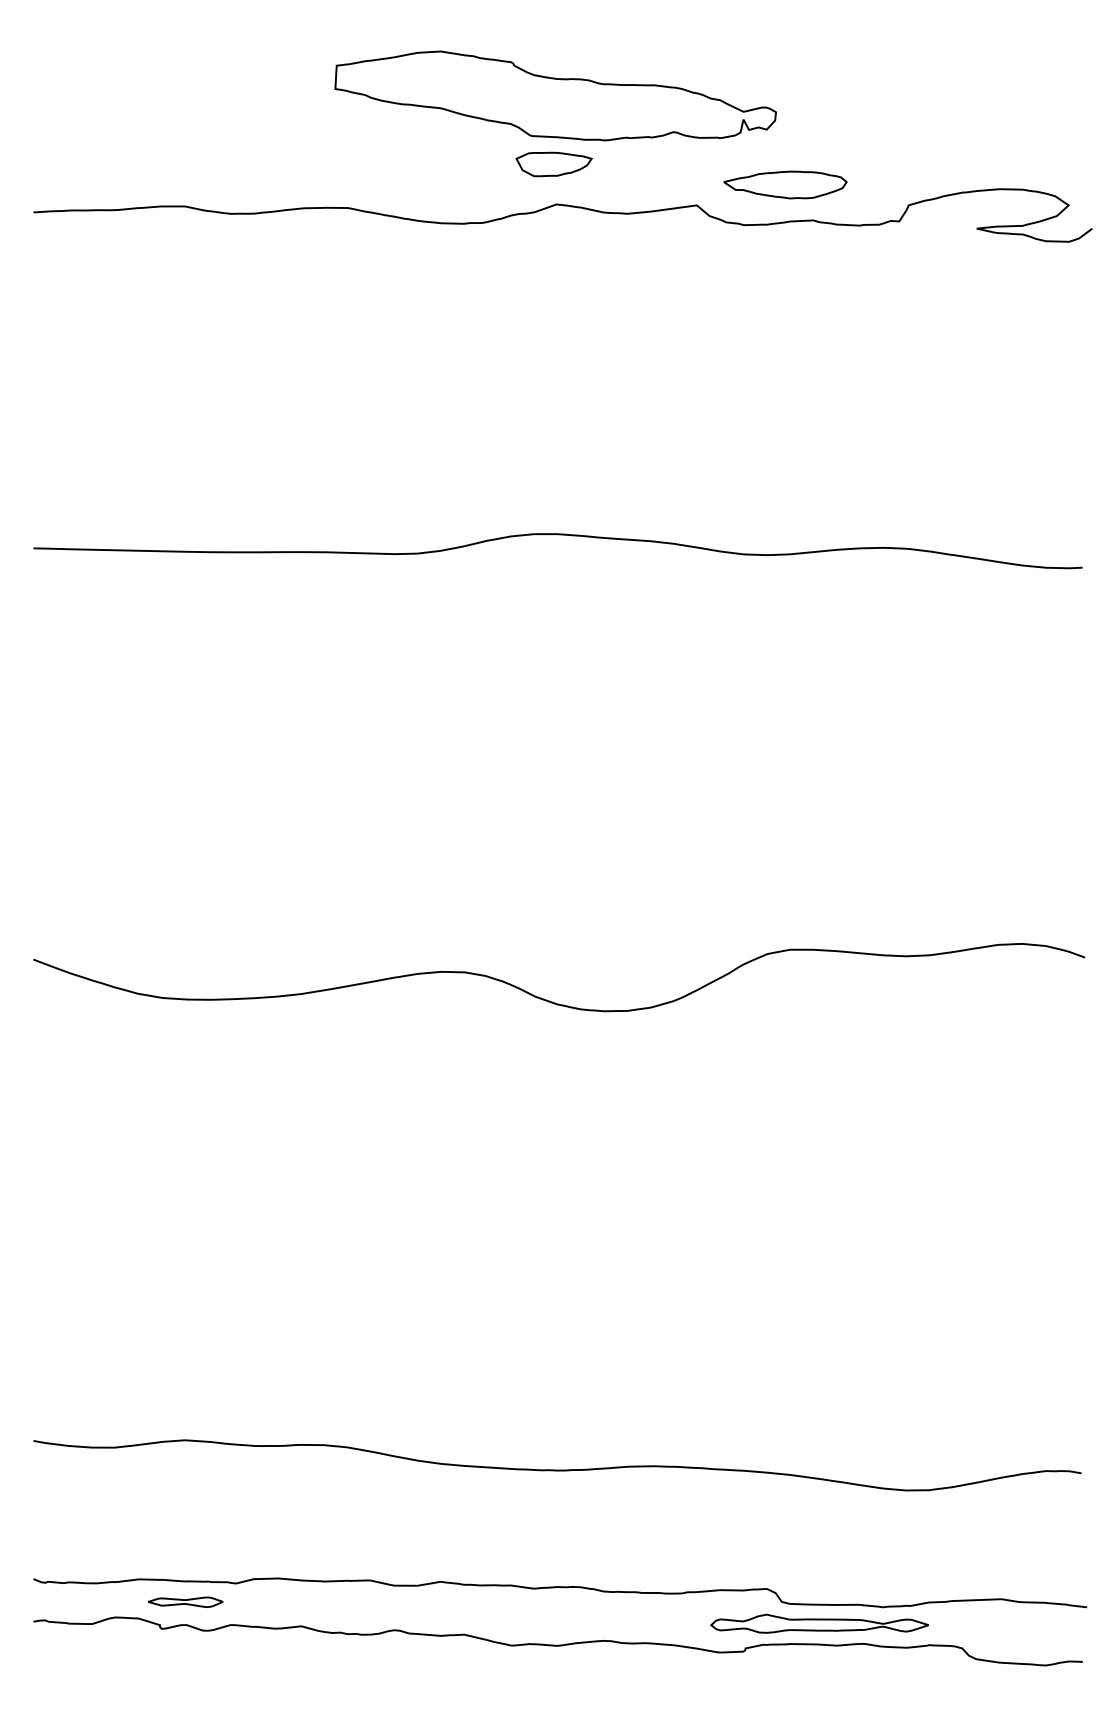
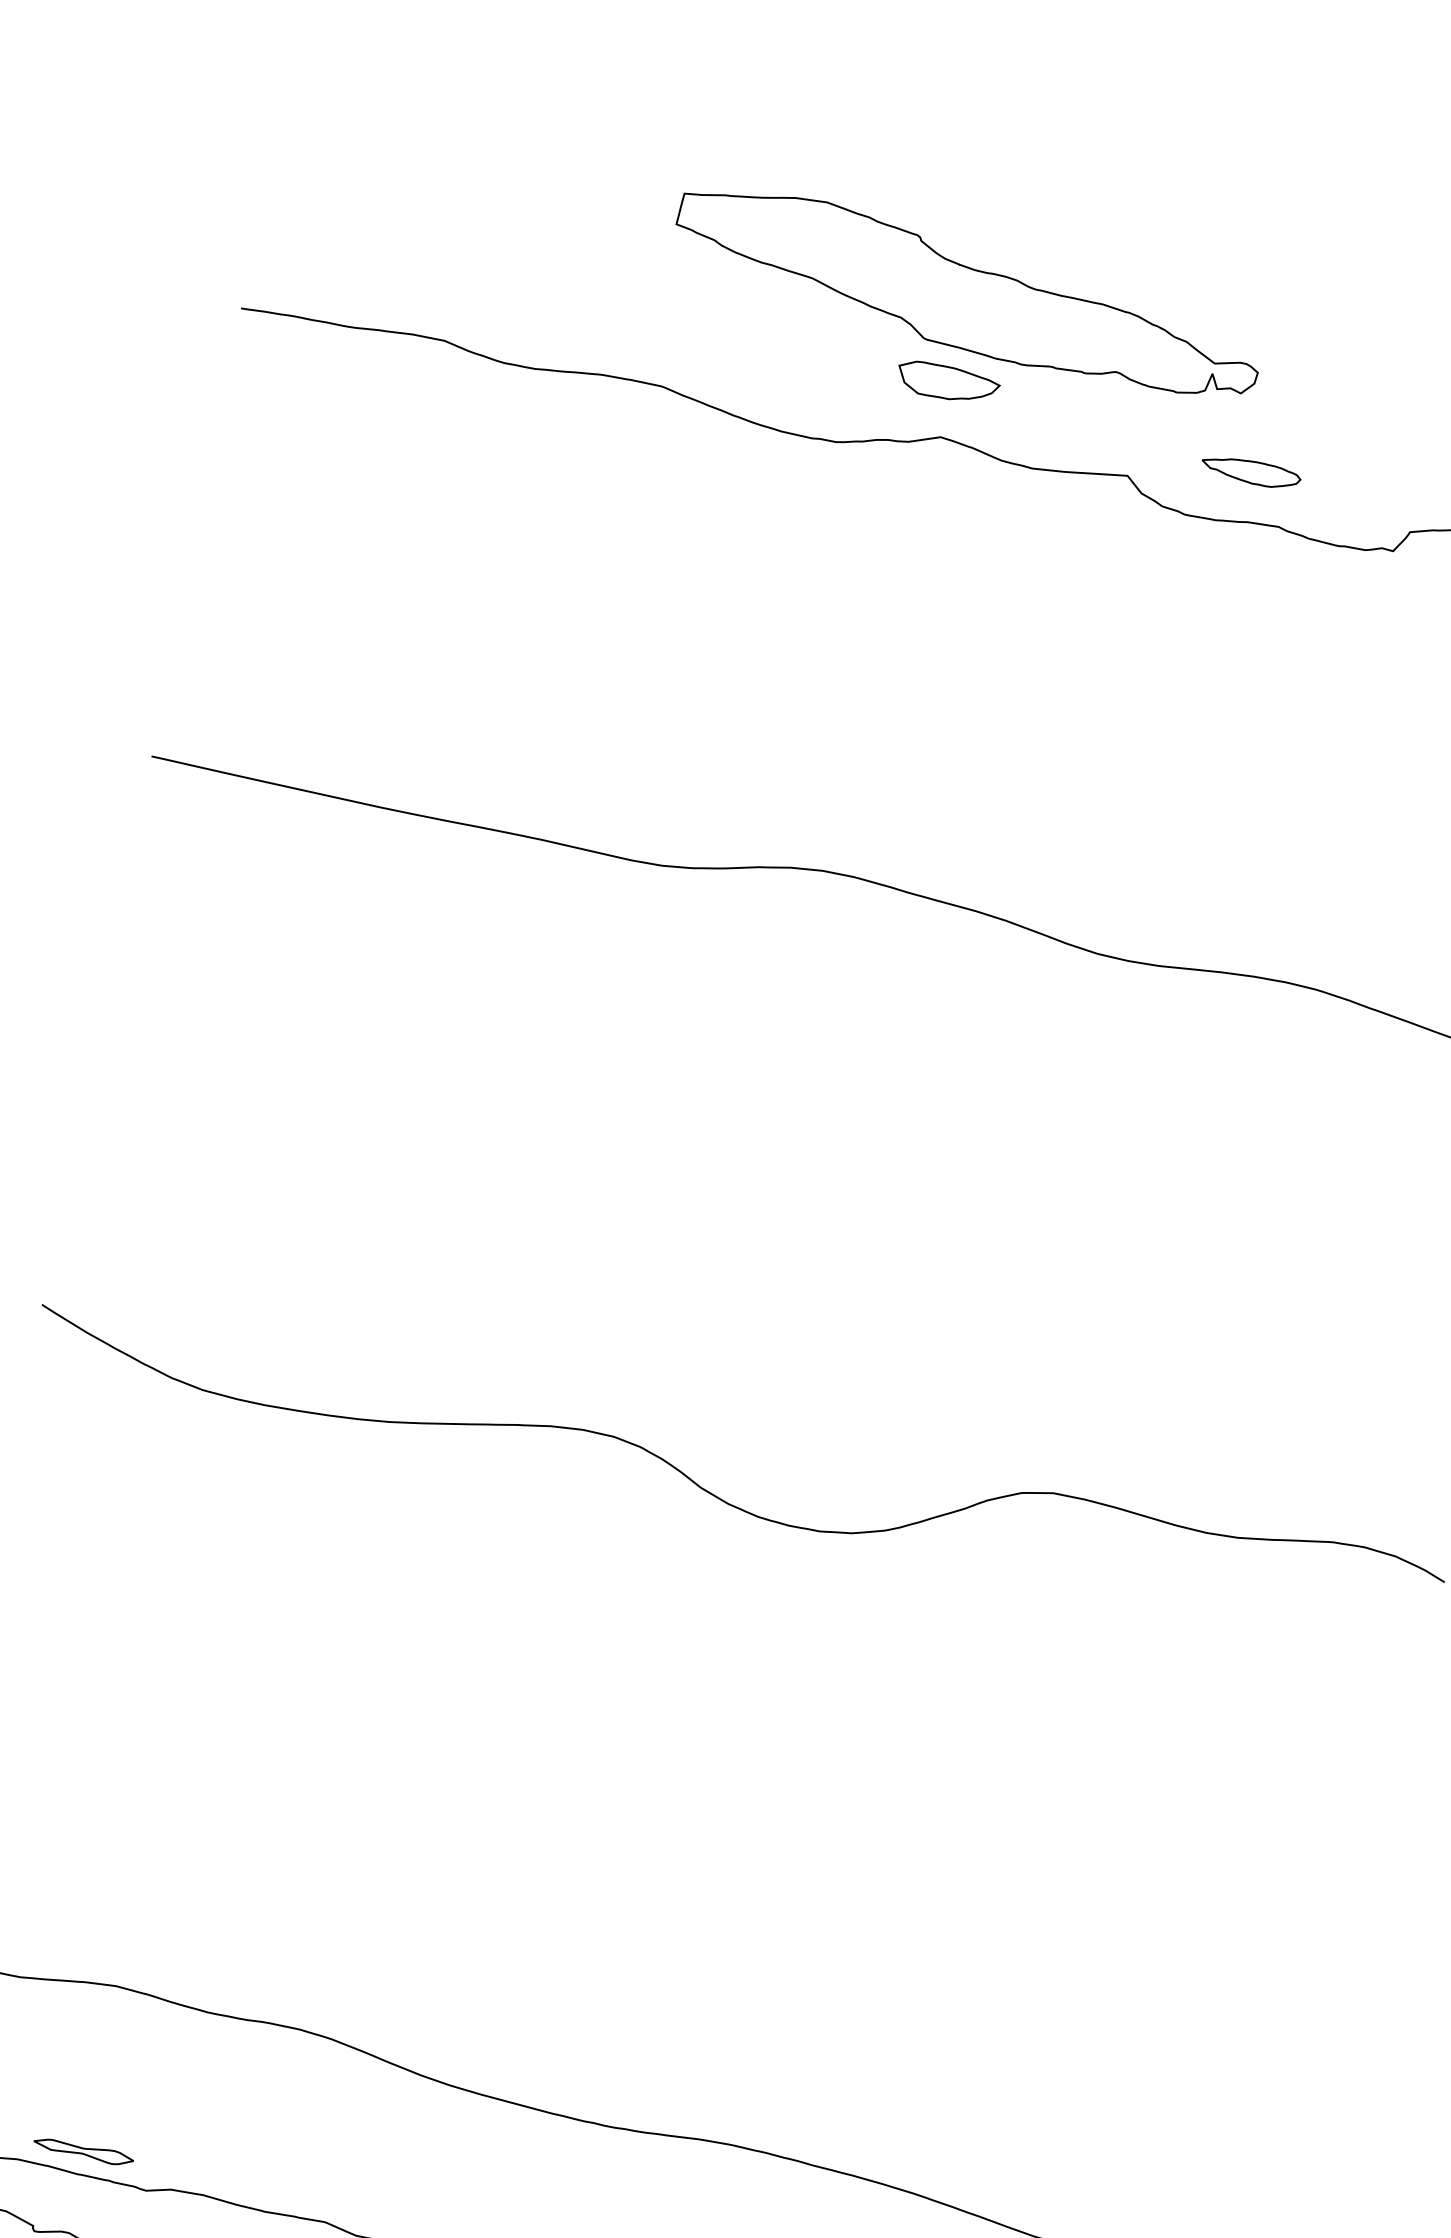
part: (785, 184) -> (1251, 471), size x0.6
part: (185, 1601) -> (83, 2150), moved

